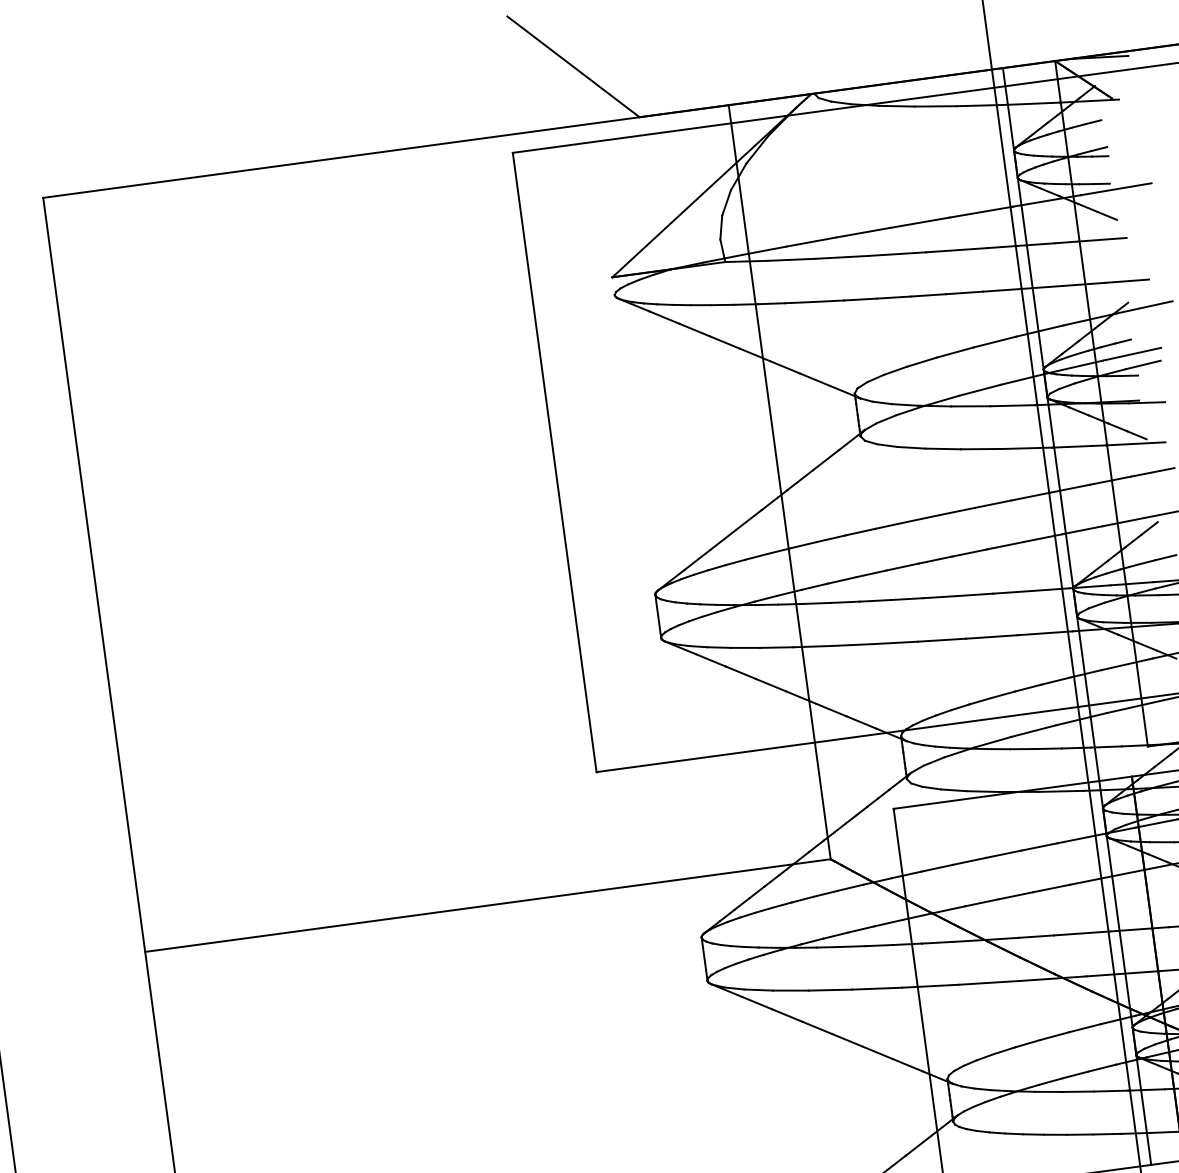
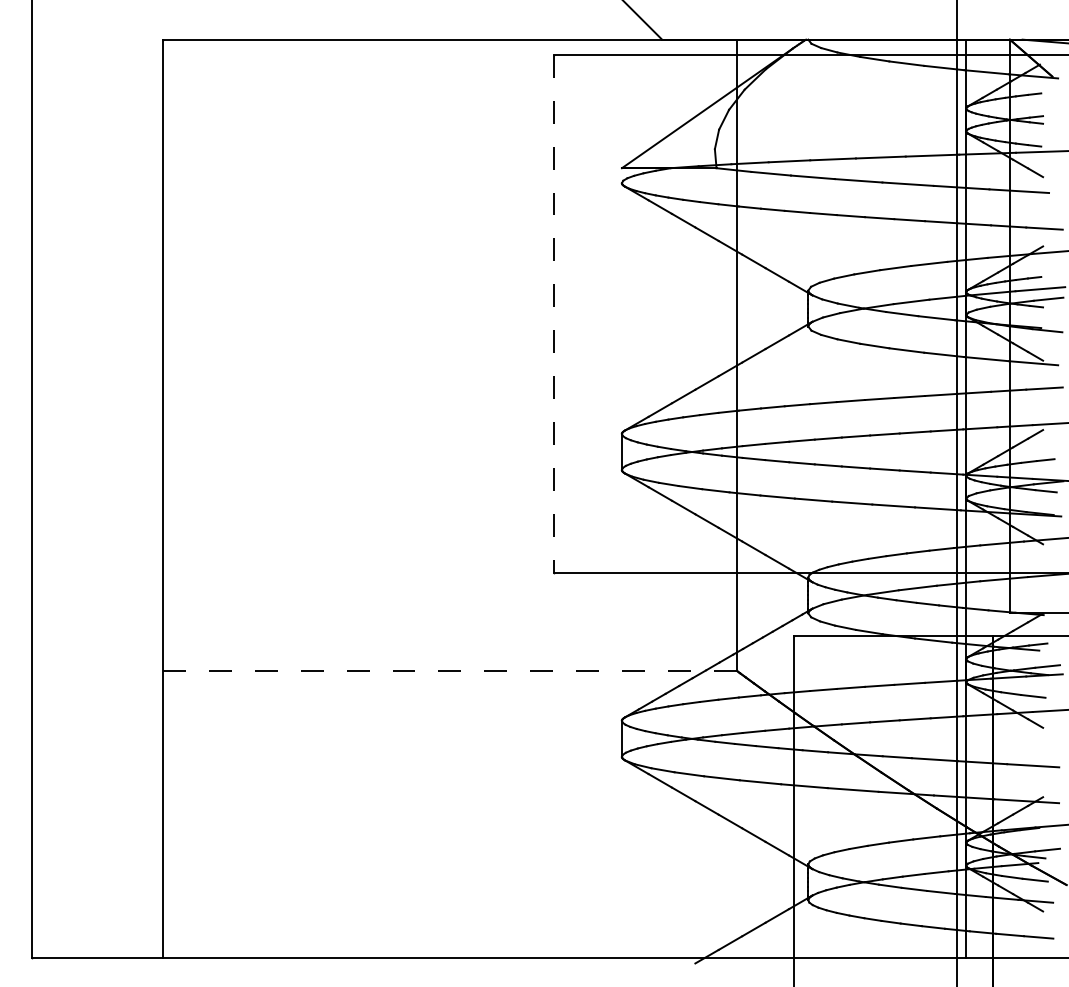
line: (554, 463) -> (553, 314), solid -> dashed
line: (487, 905) -> (449, 670), solid -> dashed

